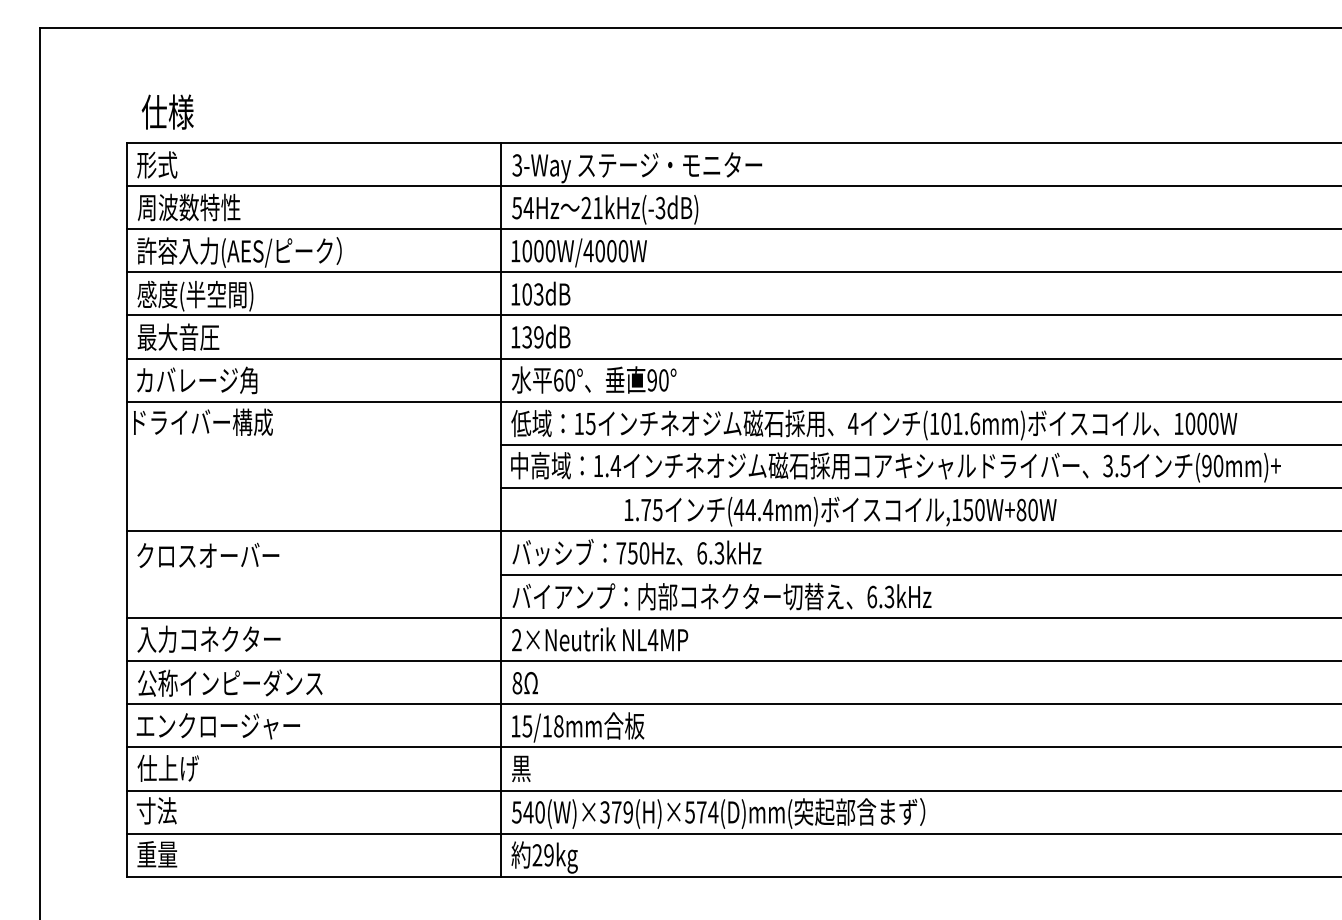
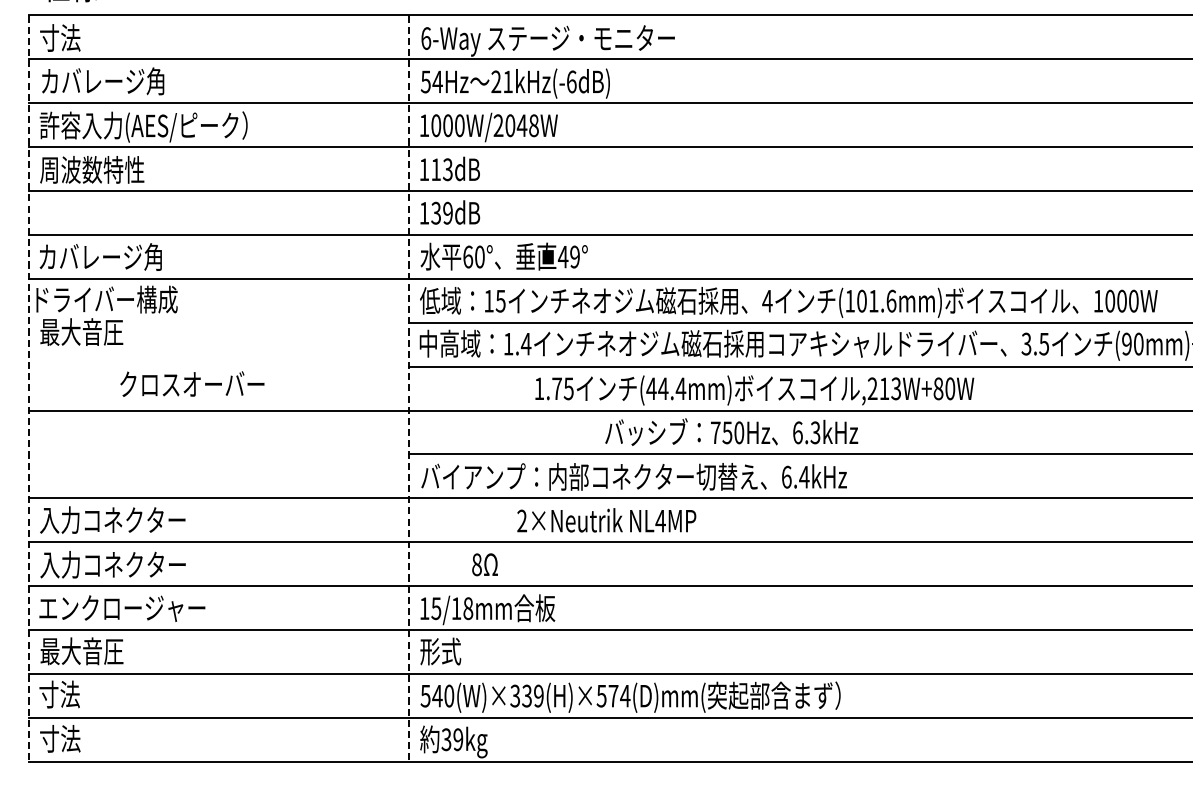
text: (157, 164) -> (60, 37), 形式 -> 寸法
text: (517, 165) -> (426, 38), 3-Way -> 6-Way
text: (198, 207) -> (102, 81), 周波数特性 -> カバレージ角
text: (660, 207) -> (571, 81), 21kHz(-3dB) -> 21kHz(-6dB)
text: (605, 250) -> (515, 125), 1000W/4000W -> 1000W/2048W
text: (526, 294) -> (435, 169), 103dB -> 113dB
text: (195, 295) -> (99, 170), 感度(半空間) -> 周波数特性
text: (178, 336) -> (81, 331), moved
text: (657, 380) -> (568, 257), 90° -> 49°
text: (968, 509) -> (884, 388), ,150W+80W -> ,213W+80W
line: (126, 510) -> (28, 389), solid -> dashed
line: (500, 510) -> (409, 389), solid -> dashed
text: (636, 552) -> (731, 431), moved
text: (208, 554) -> (192, 383), moved
text: (889, 596) -> (804, 476), 6.3kHz -> 6.4kHz
text: (600, 639) -> (607, 520), moved
text: (229, 682) -> (133, 564), 公称インピーダンス -> 入力コネクター
text: (524, 683) -> (484, 565), moved
text: (178, 768) -> (81, 651), 仕上げ -> 最大音圧
text: (531, 768) -> (440, 651), 黒 -> 形式
text: (616, 812) -> (526, 696), 540(W)×379(H)×574(D)mm( -> 540(W)×339(H)×574(D)mm(
text: (157, 854) -> (60, 738), 重量 -> 寸法
text: (537, 855) -> (446, 739), 29kg -> 39kg

